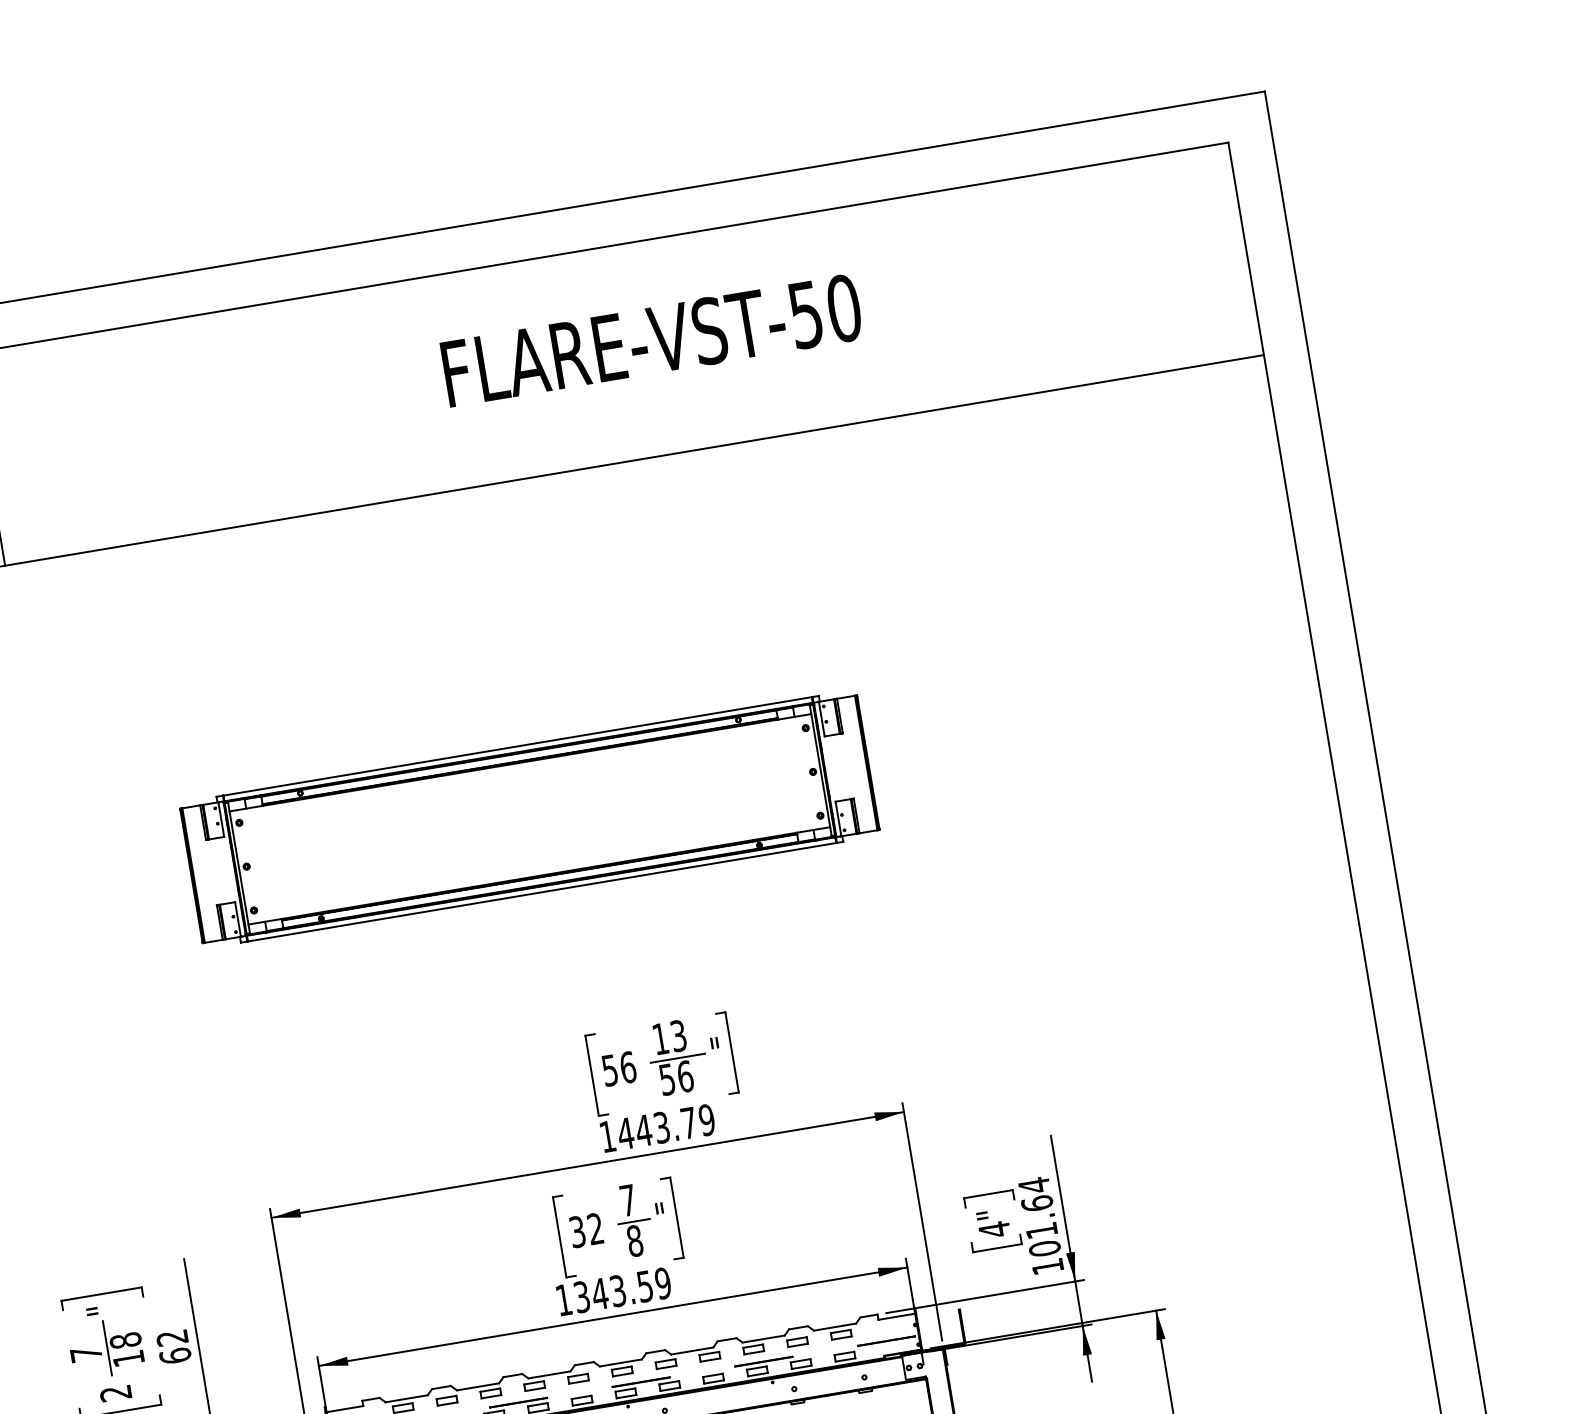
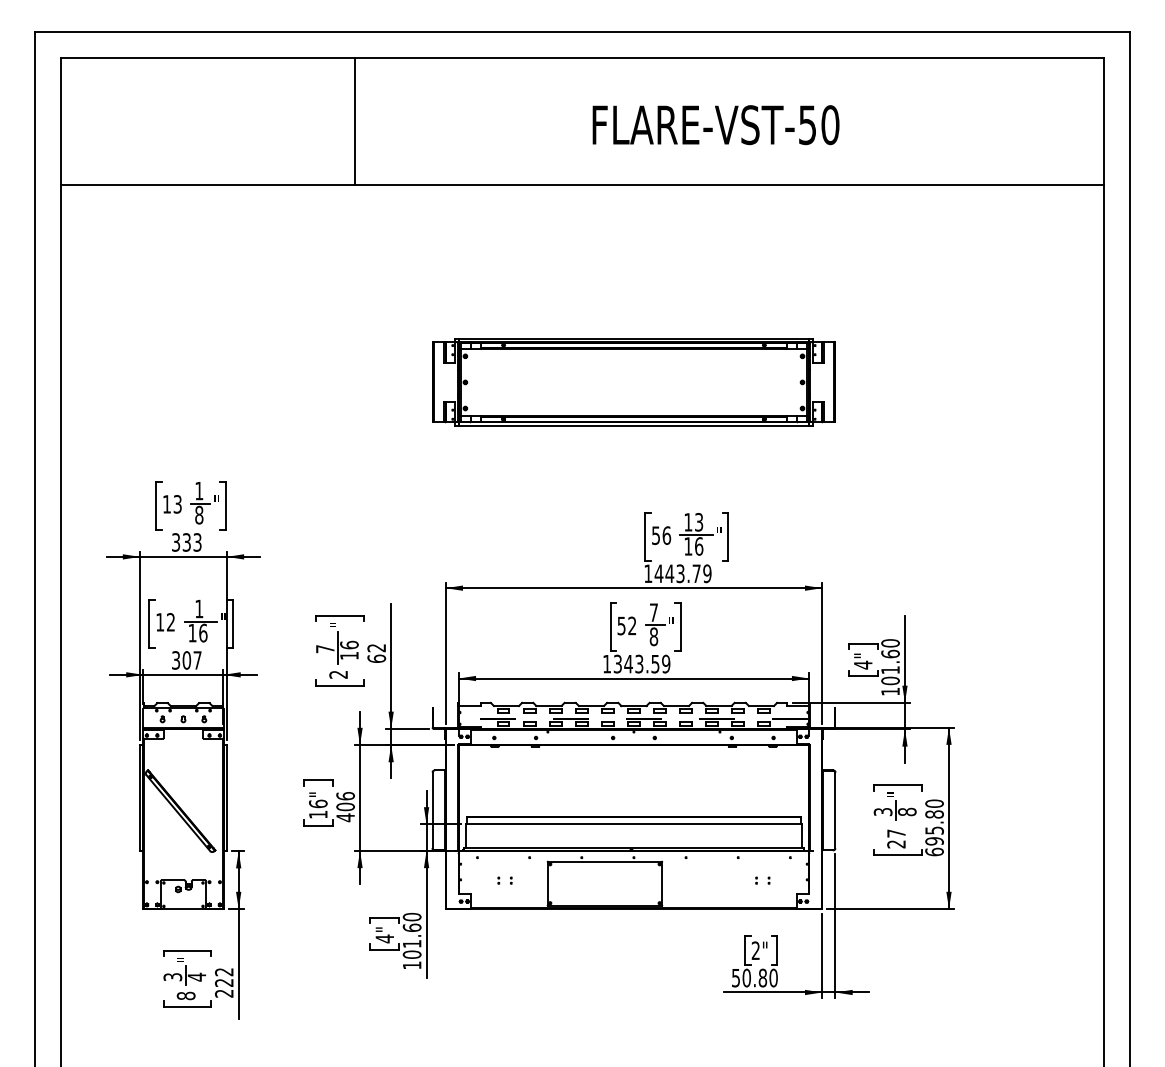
text: (651, 341) -> (715, 125), moved
text: (667, 1079) -> (688, 546), 56 -> 16
text: (1034, 1185) -> (890, 643), 101.64 -> 101.60
text: (577, 1231) -> (621, 625), 32 -> 52
text: (125, 1339) -> (349, 644), 18 -> 16

